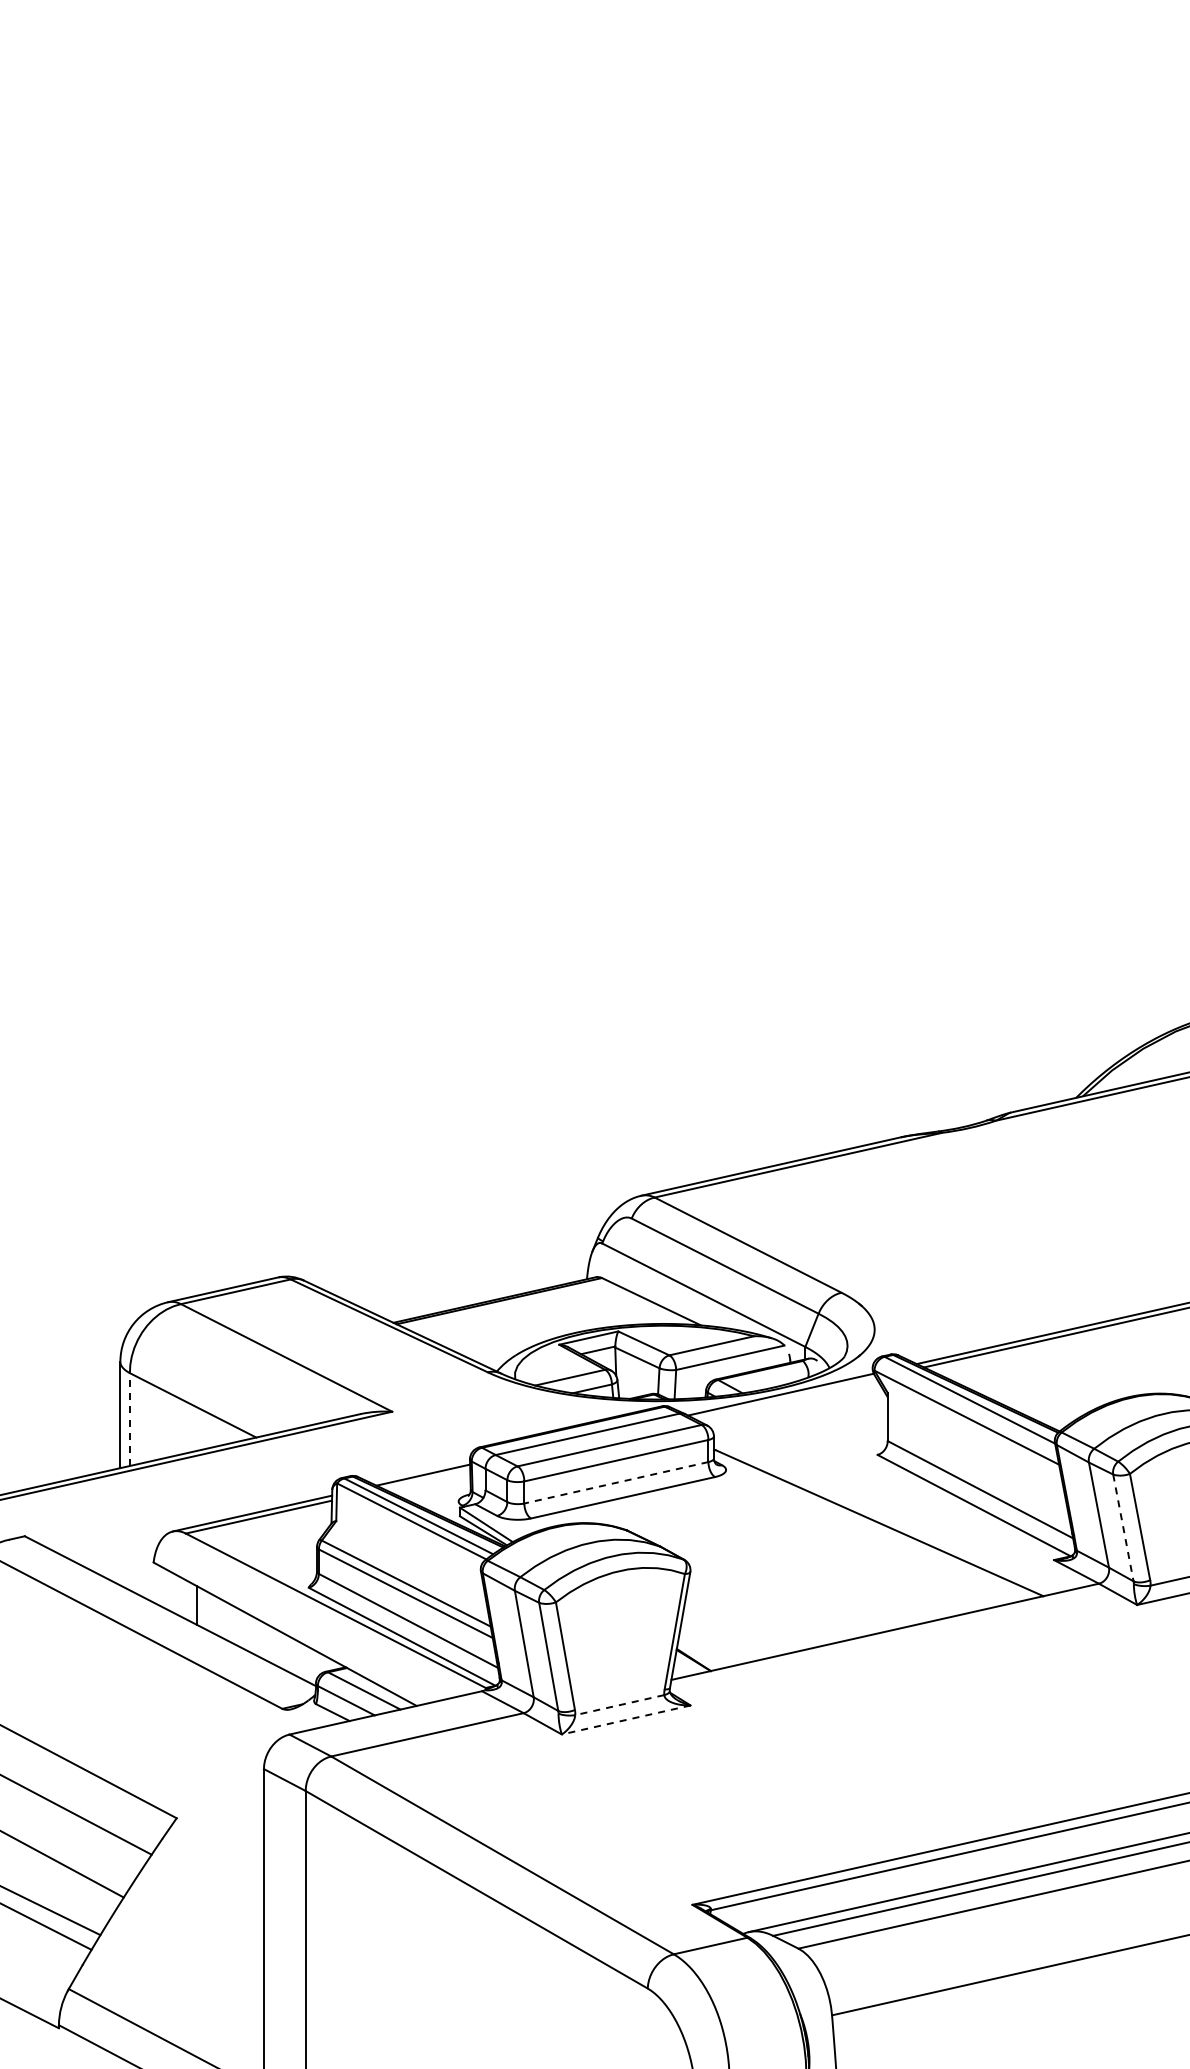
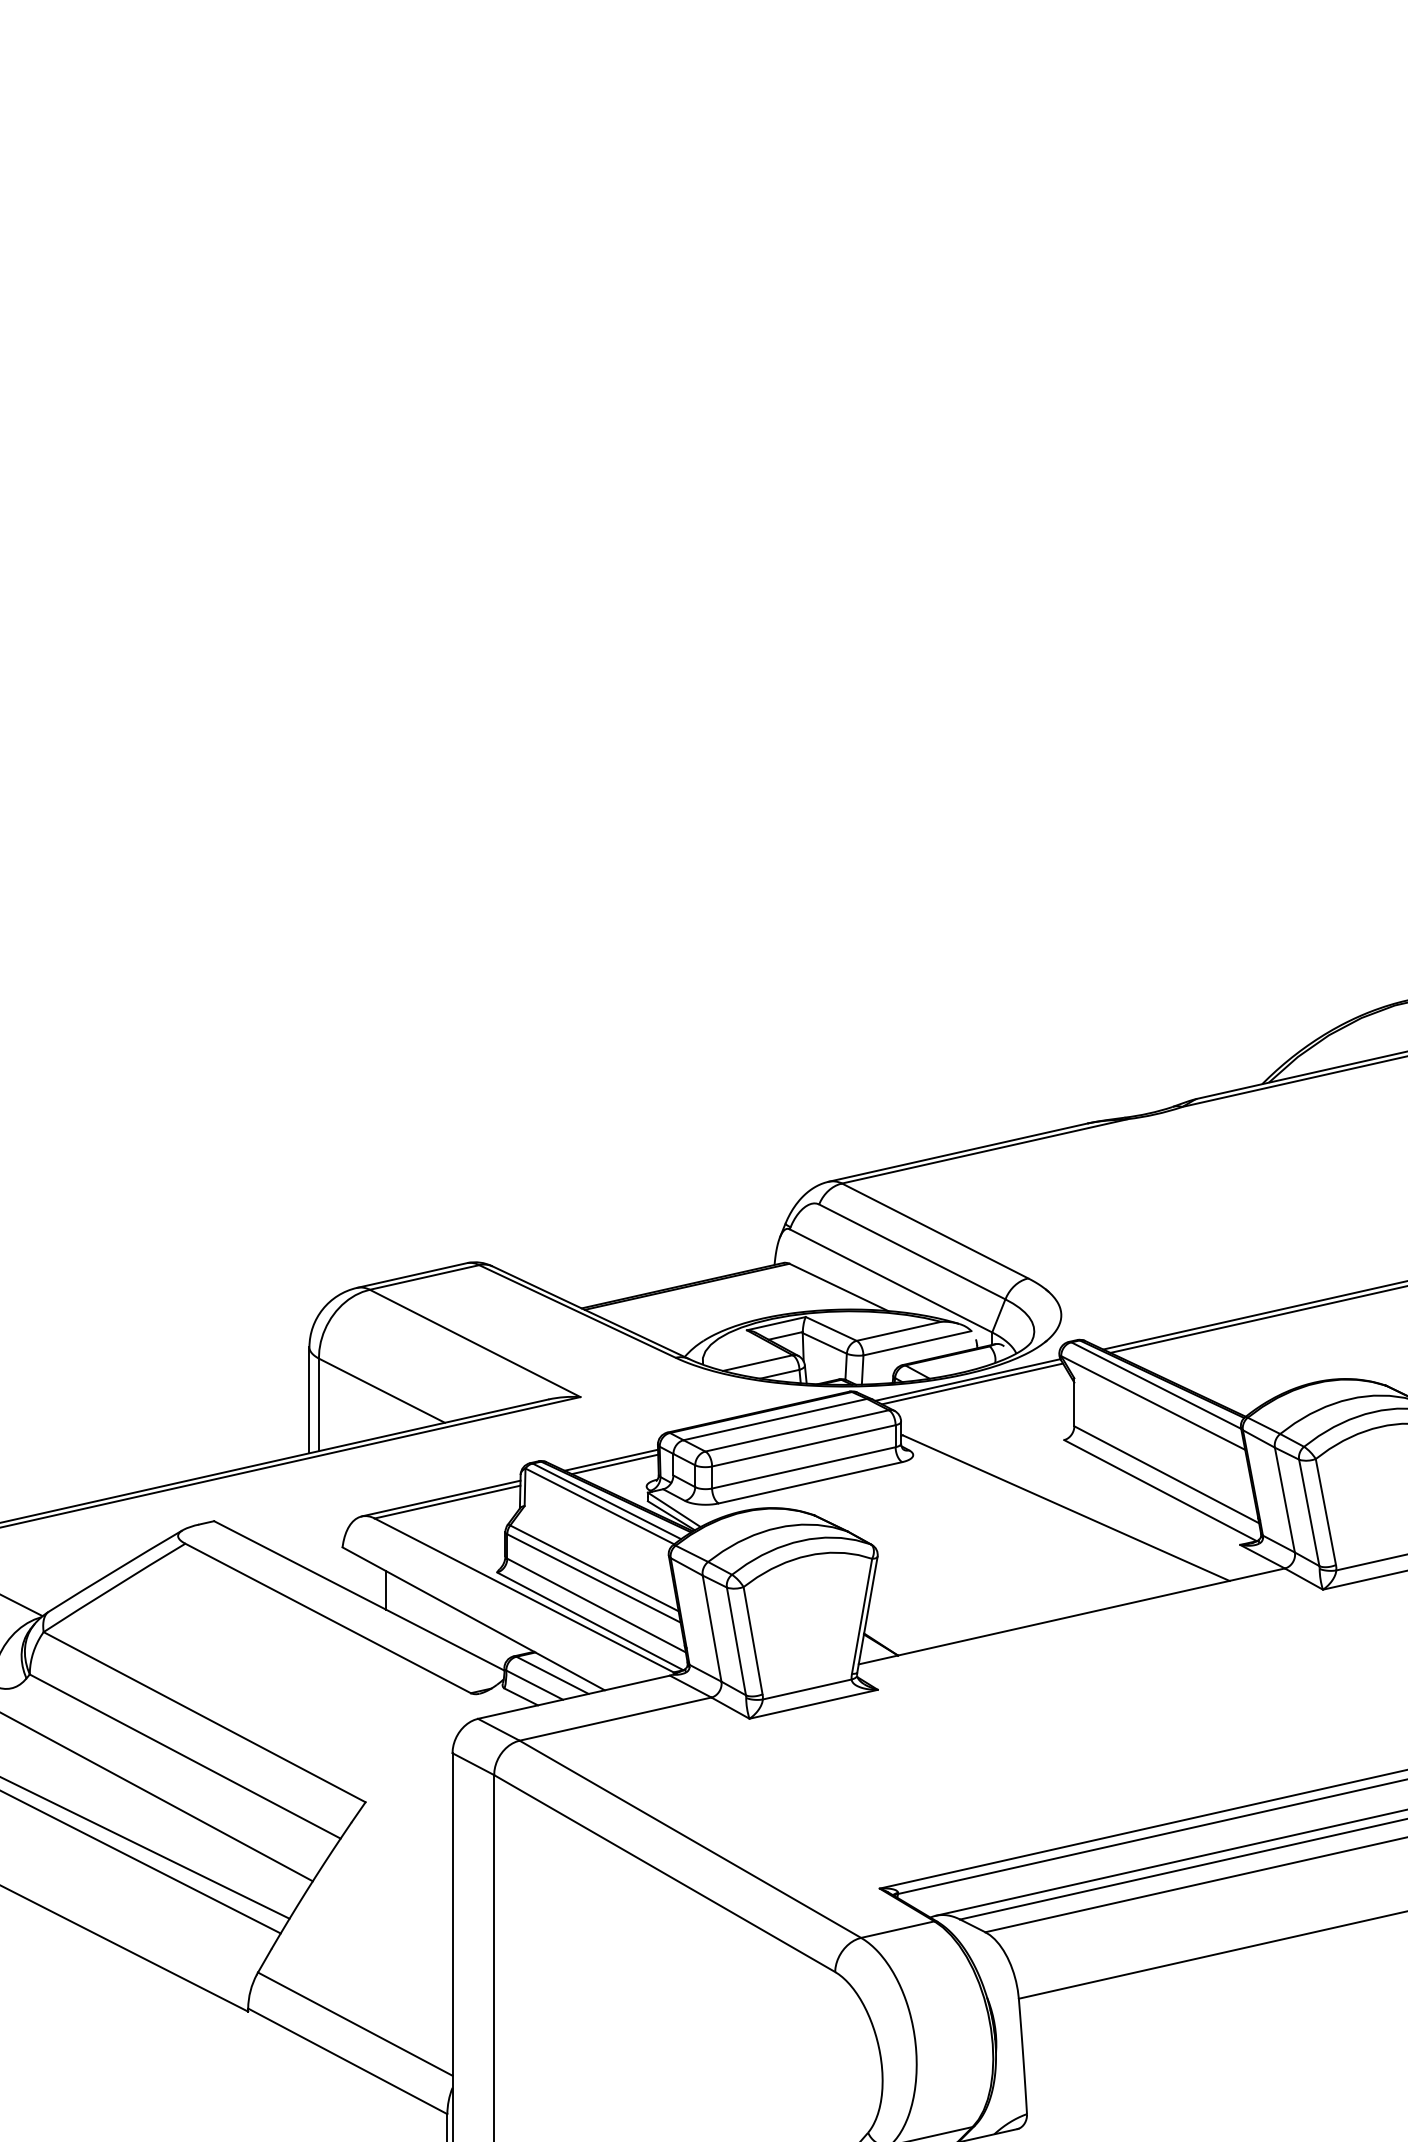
line: (785, 1398) -> (972, 1383), added
line: (129, 1419) -> (318, 1404), dashed -> solid
line: (426, 1479) -> (614, 1464), added
line: (616, 1482) -> (803, 1467), dashed -> solid
line: (1123, 1528) -> (1309, 1513), dashed -> solid
line: (619, 1705) -> (806, 1689), dashed -> solid
line: (626, 1720) -> (813, 1704), dashed -> solid

